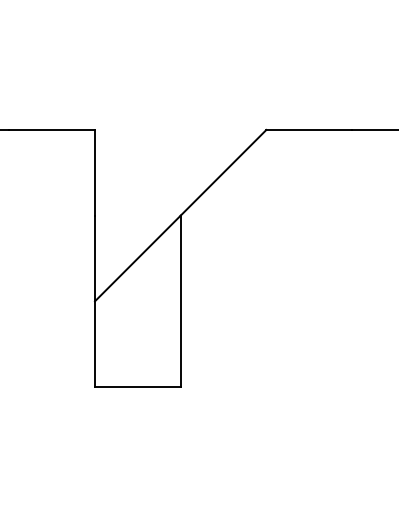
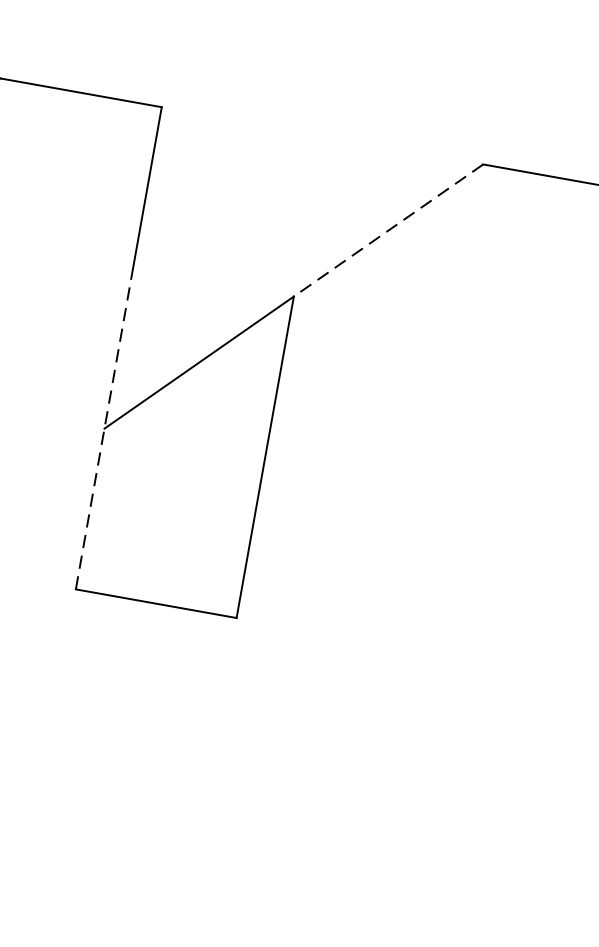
line: (223, 172) -> (388, 229), solid -> dashed
line: (95, 301) -> (105, 429), solid -> dashed

